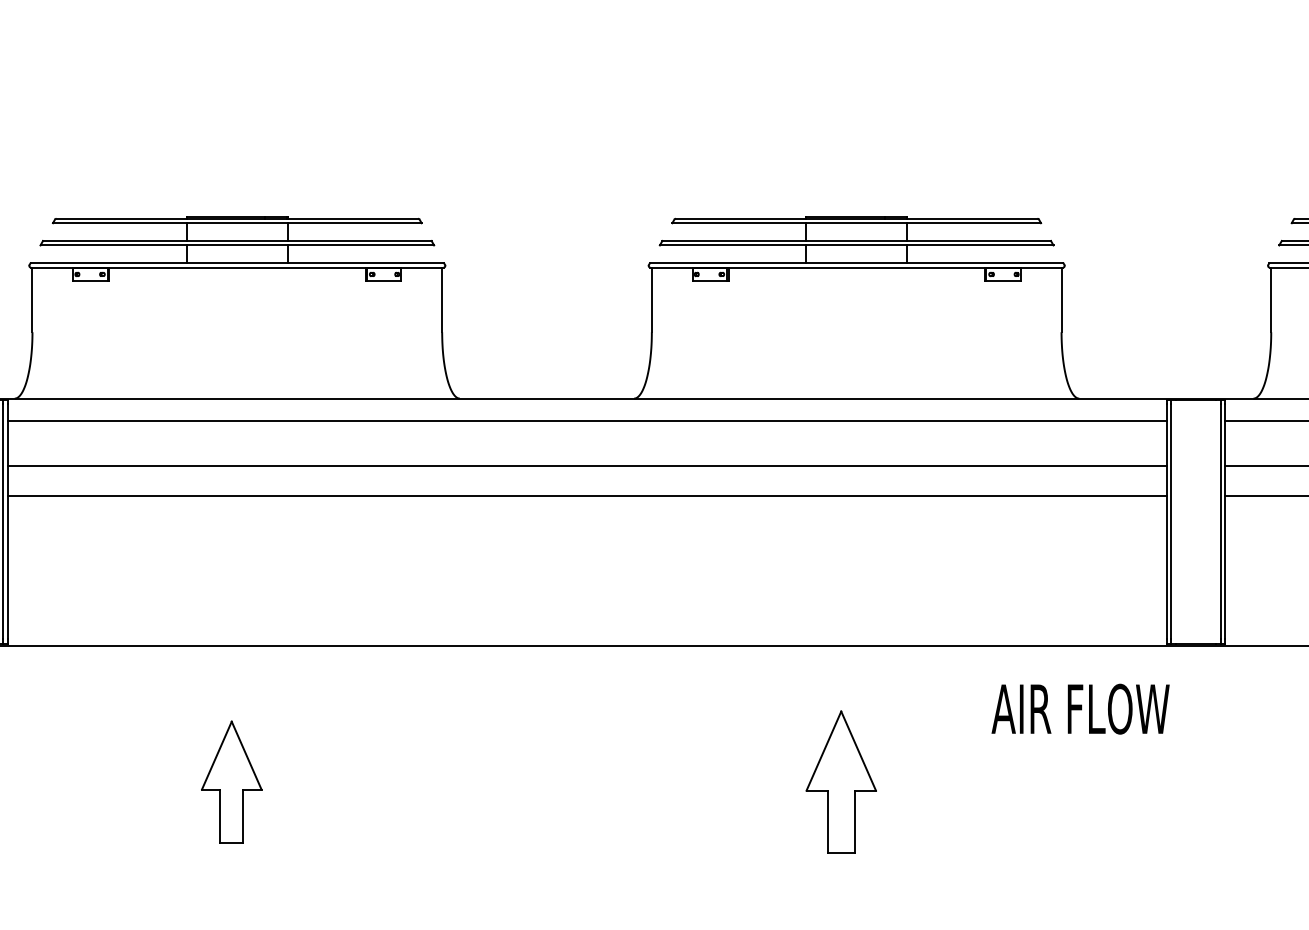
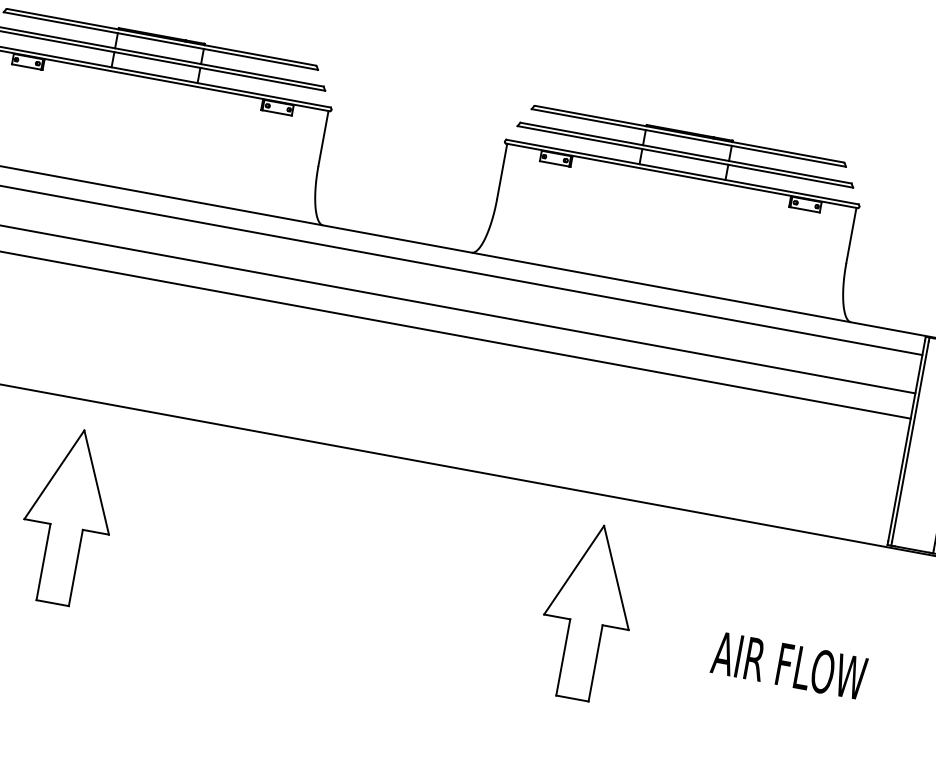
text: (1080, 708) -> (789, 665), moved
part: (231, 782) -> (68, 516), size x1.67
part: (840, 782) -> (587, 612), size x1.43

